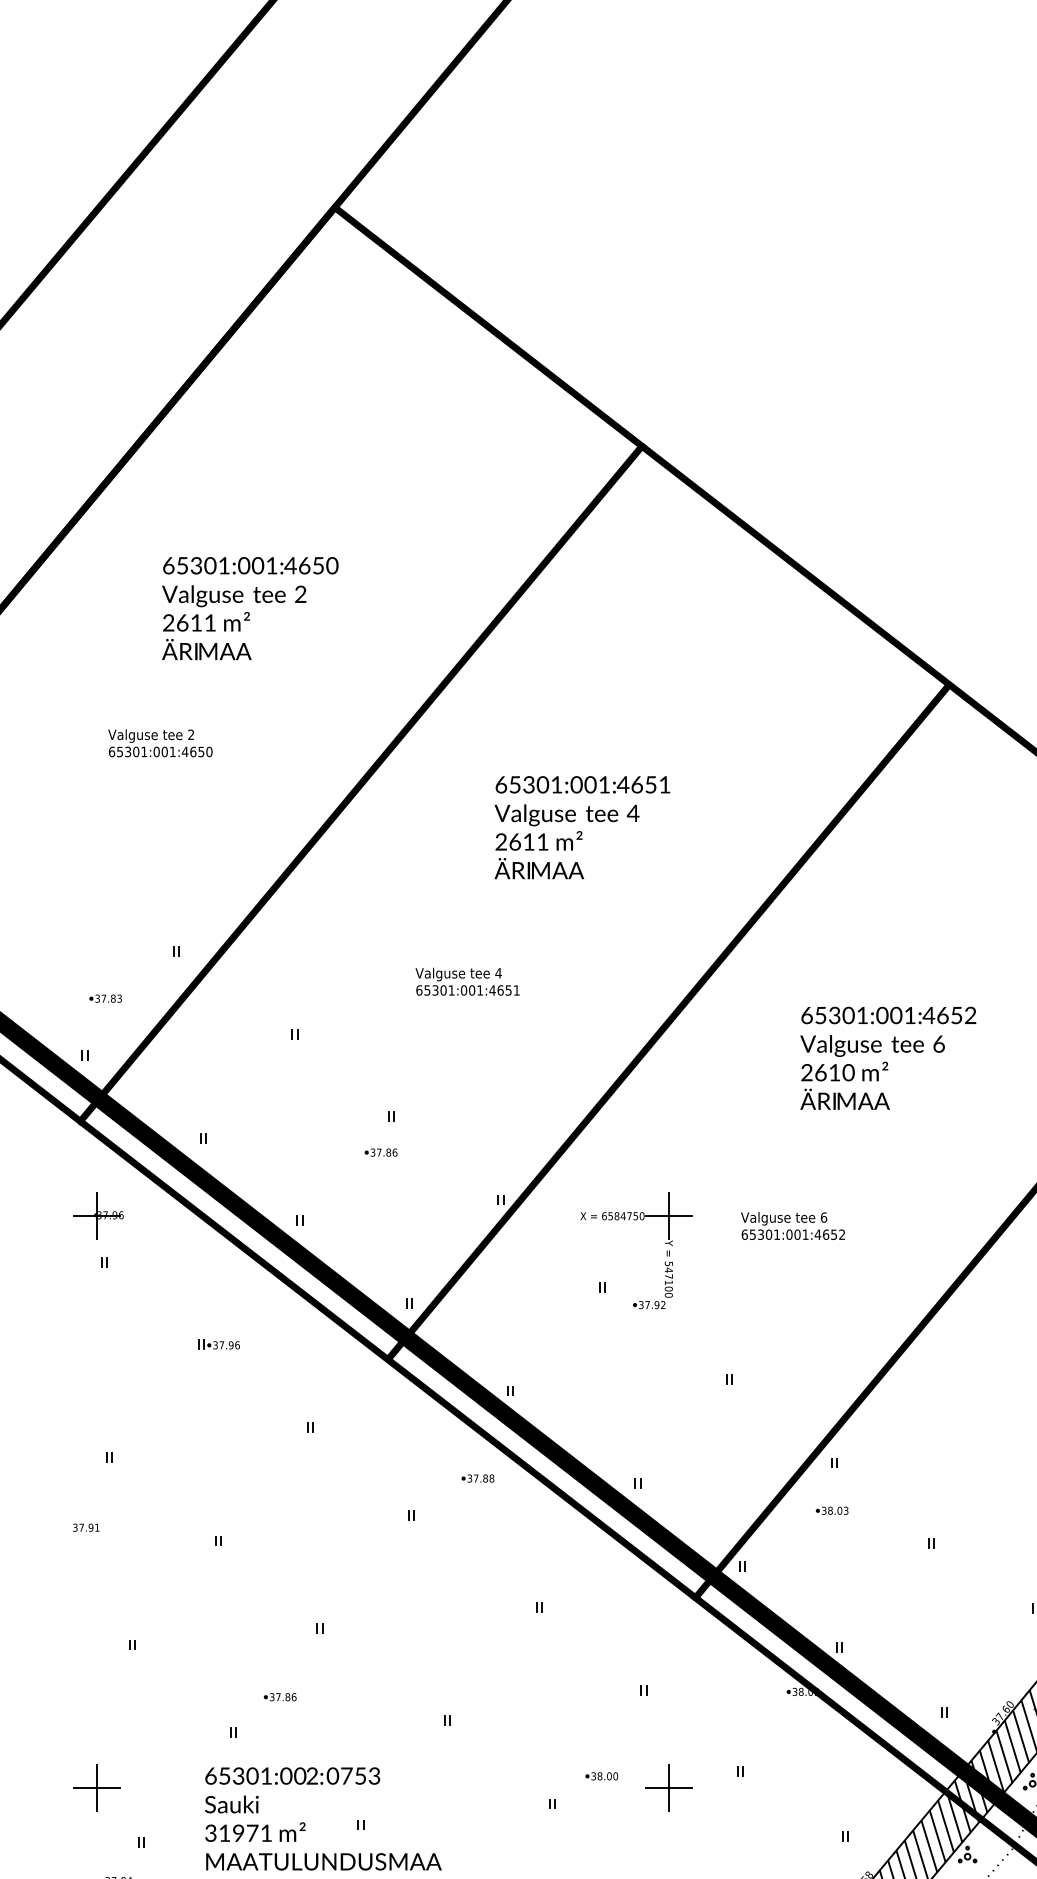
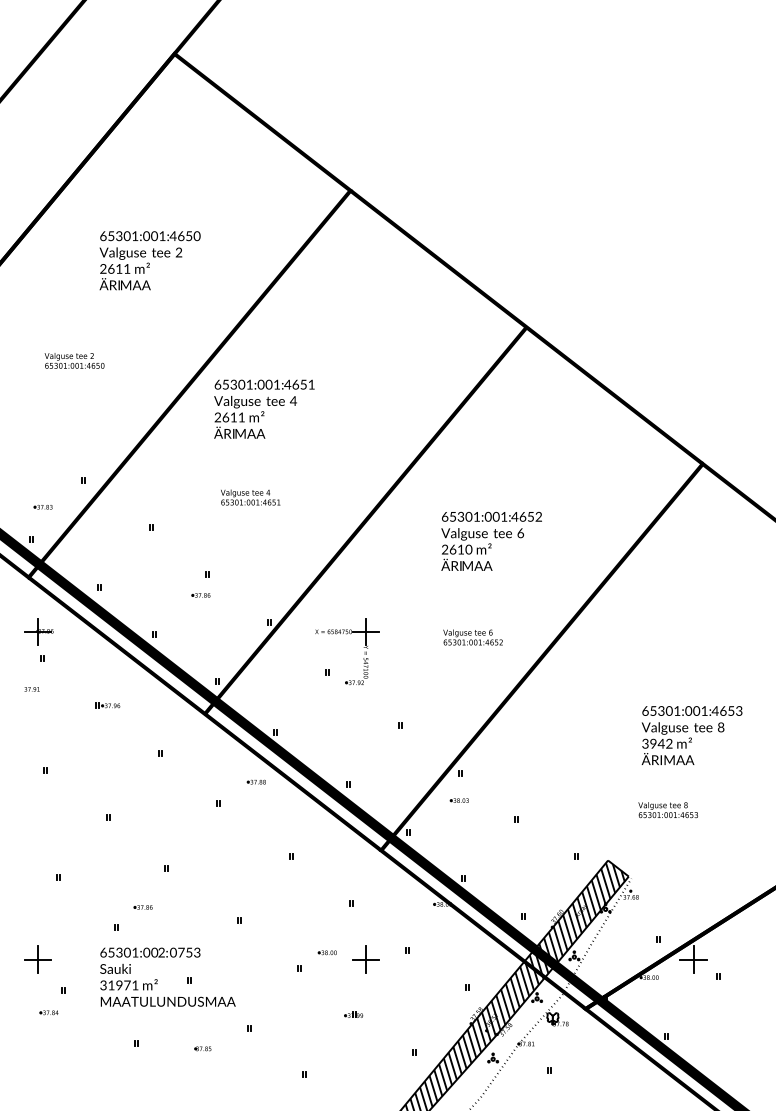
text: (249, 608) -> (149, 260), moved
text: (582, 826) -> (264, 408), moved
text: (792, 1226) -> (472, 637), moved
text: (85, 1527) -> (31, 689), moved

